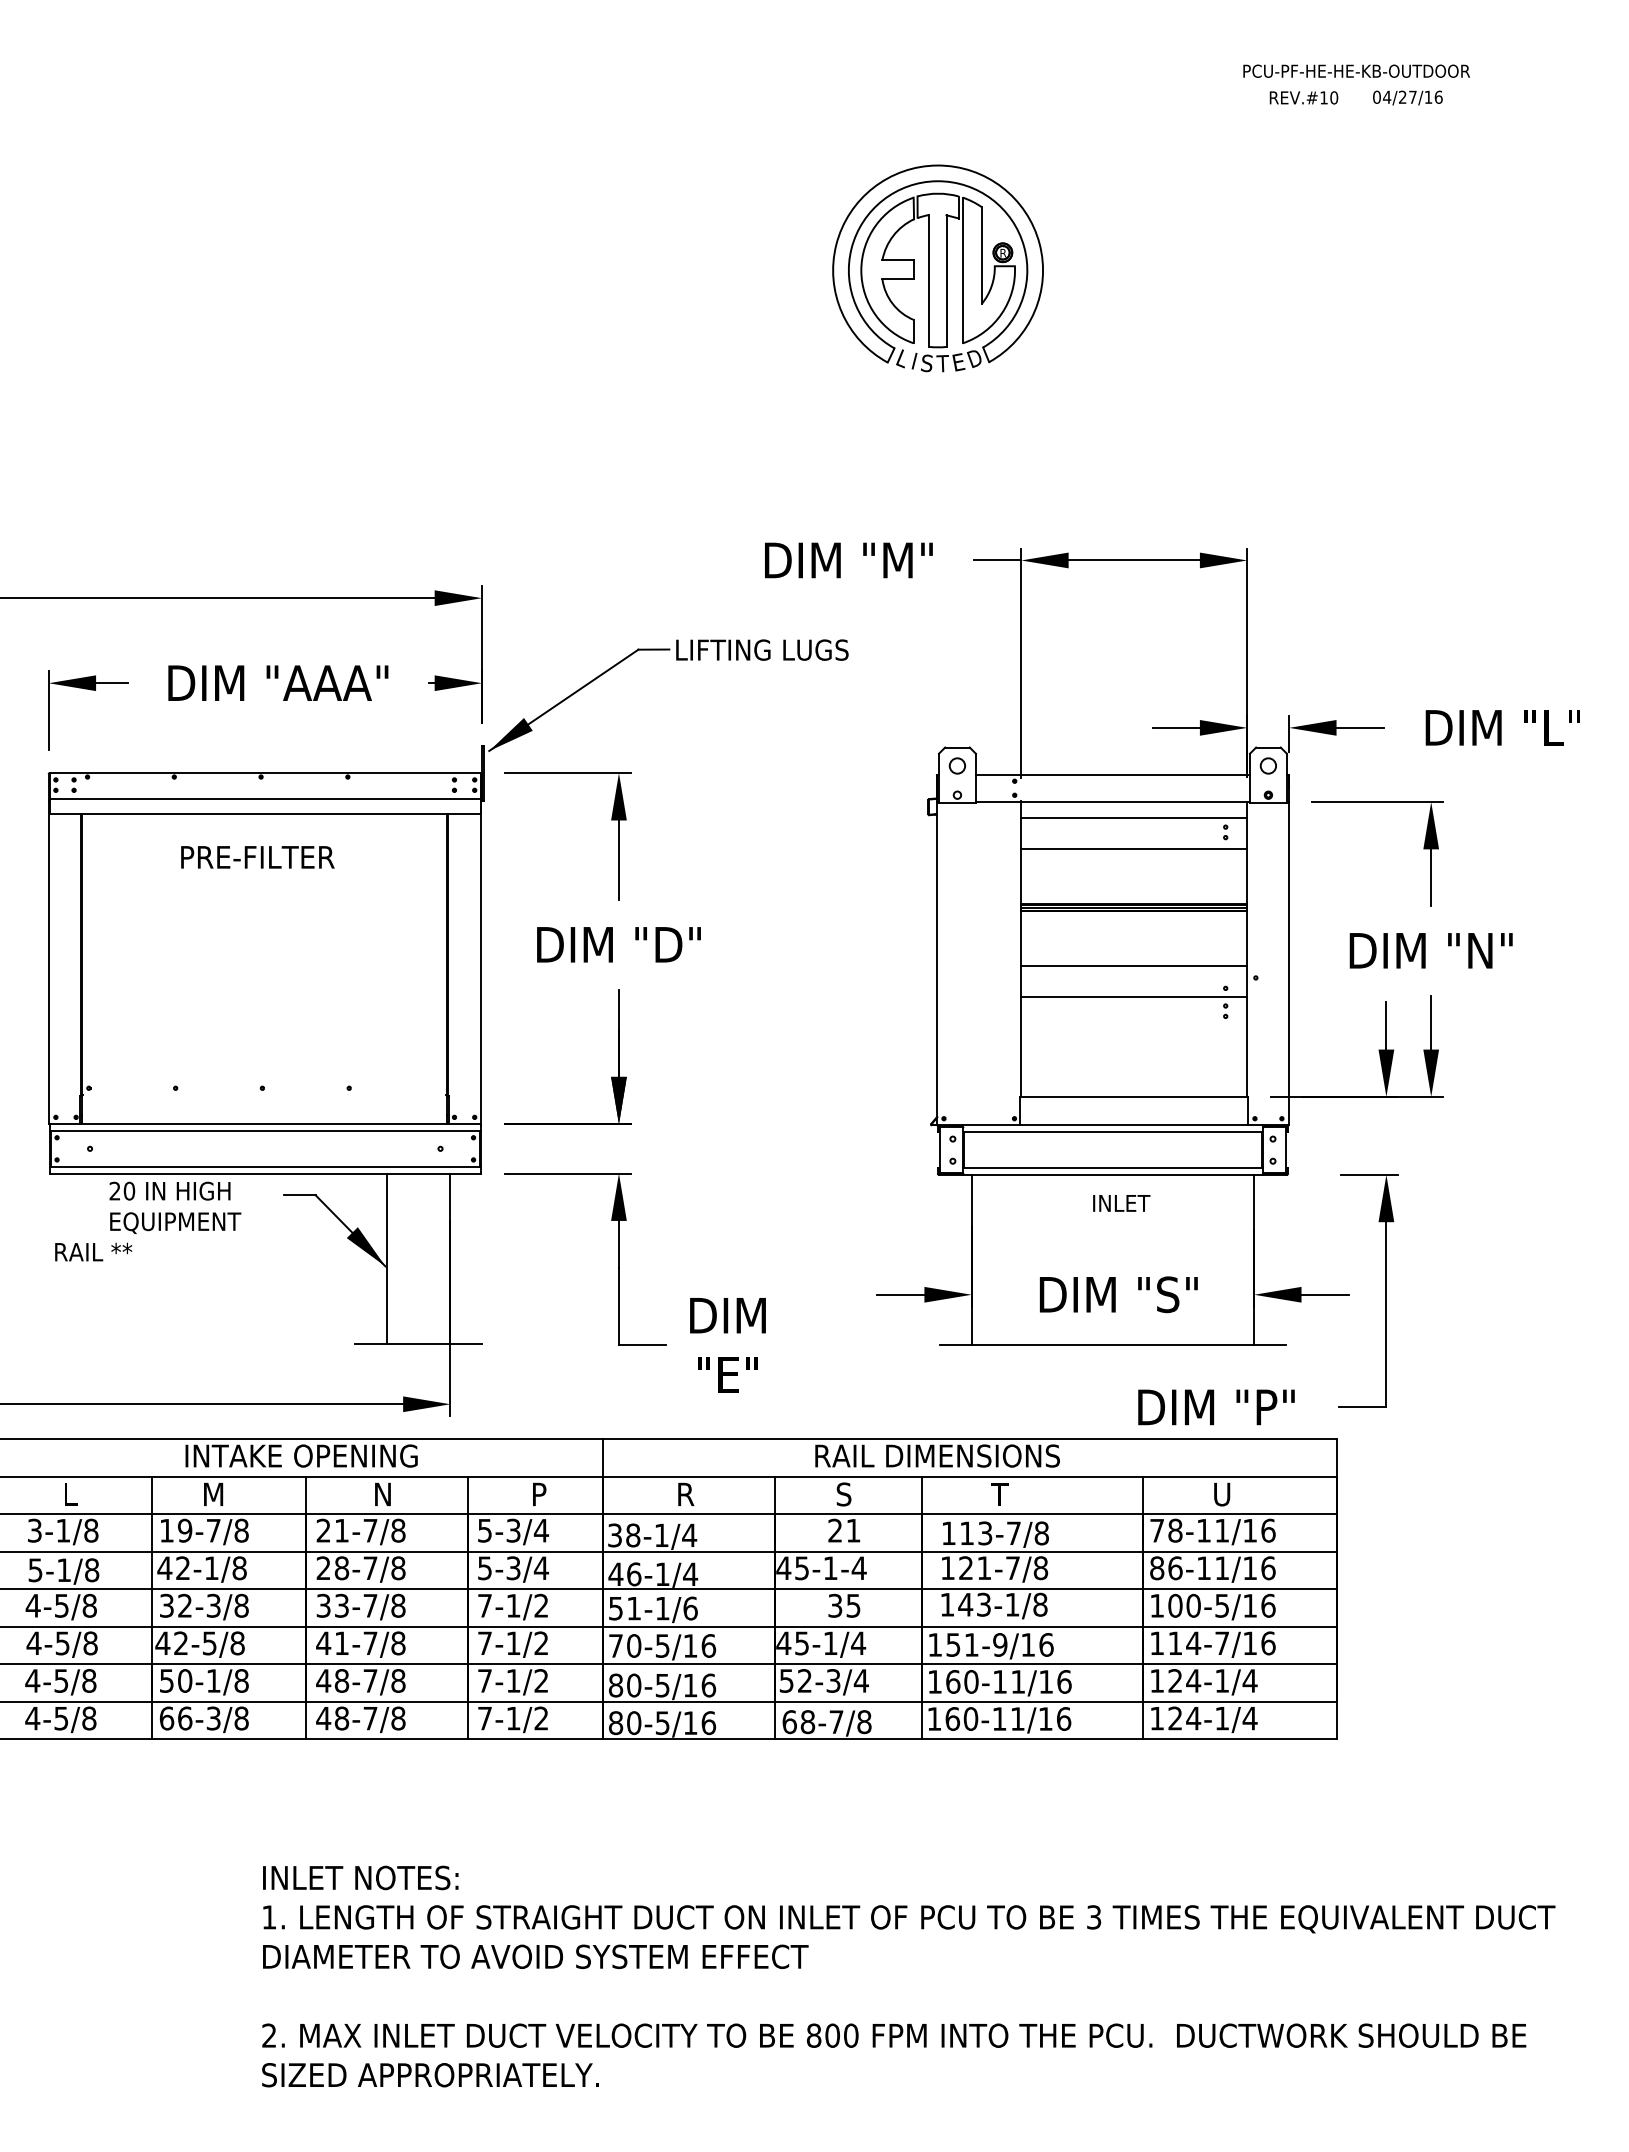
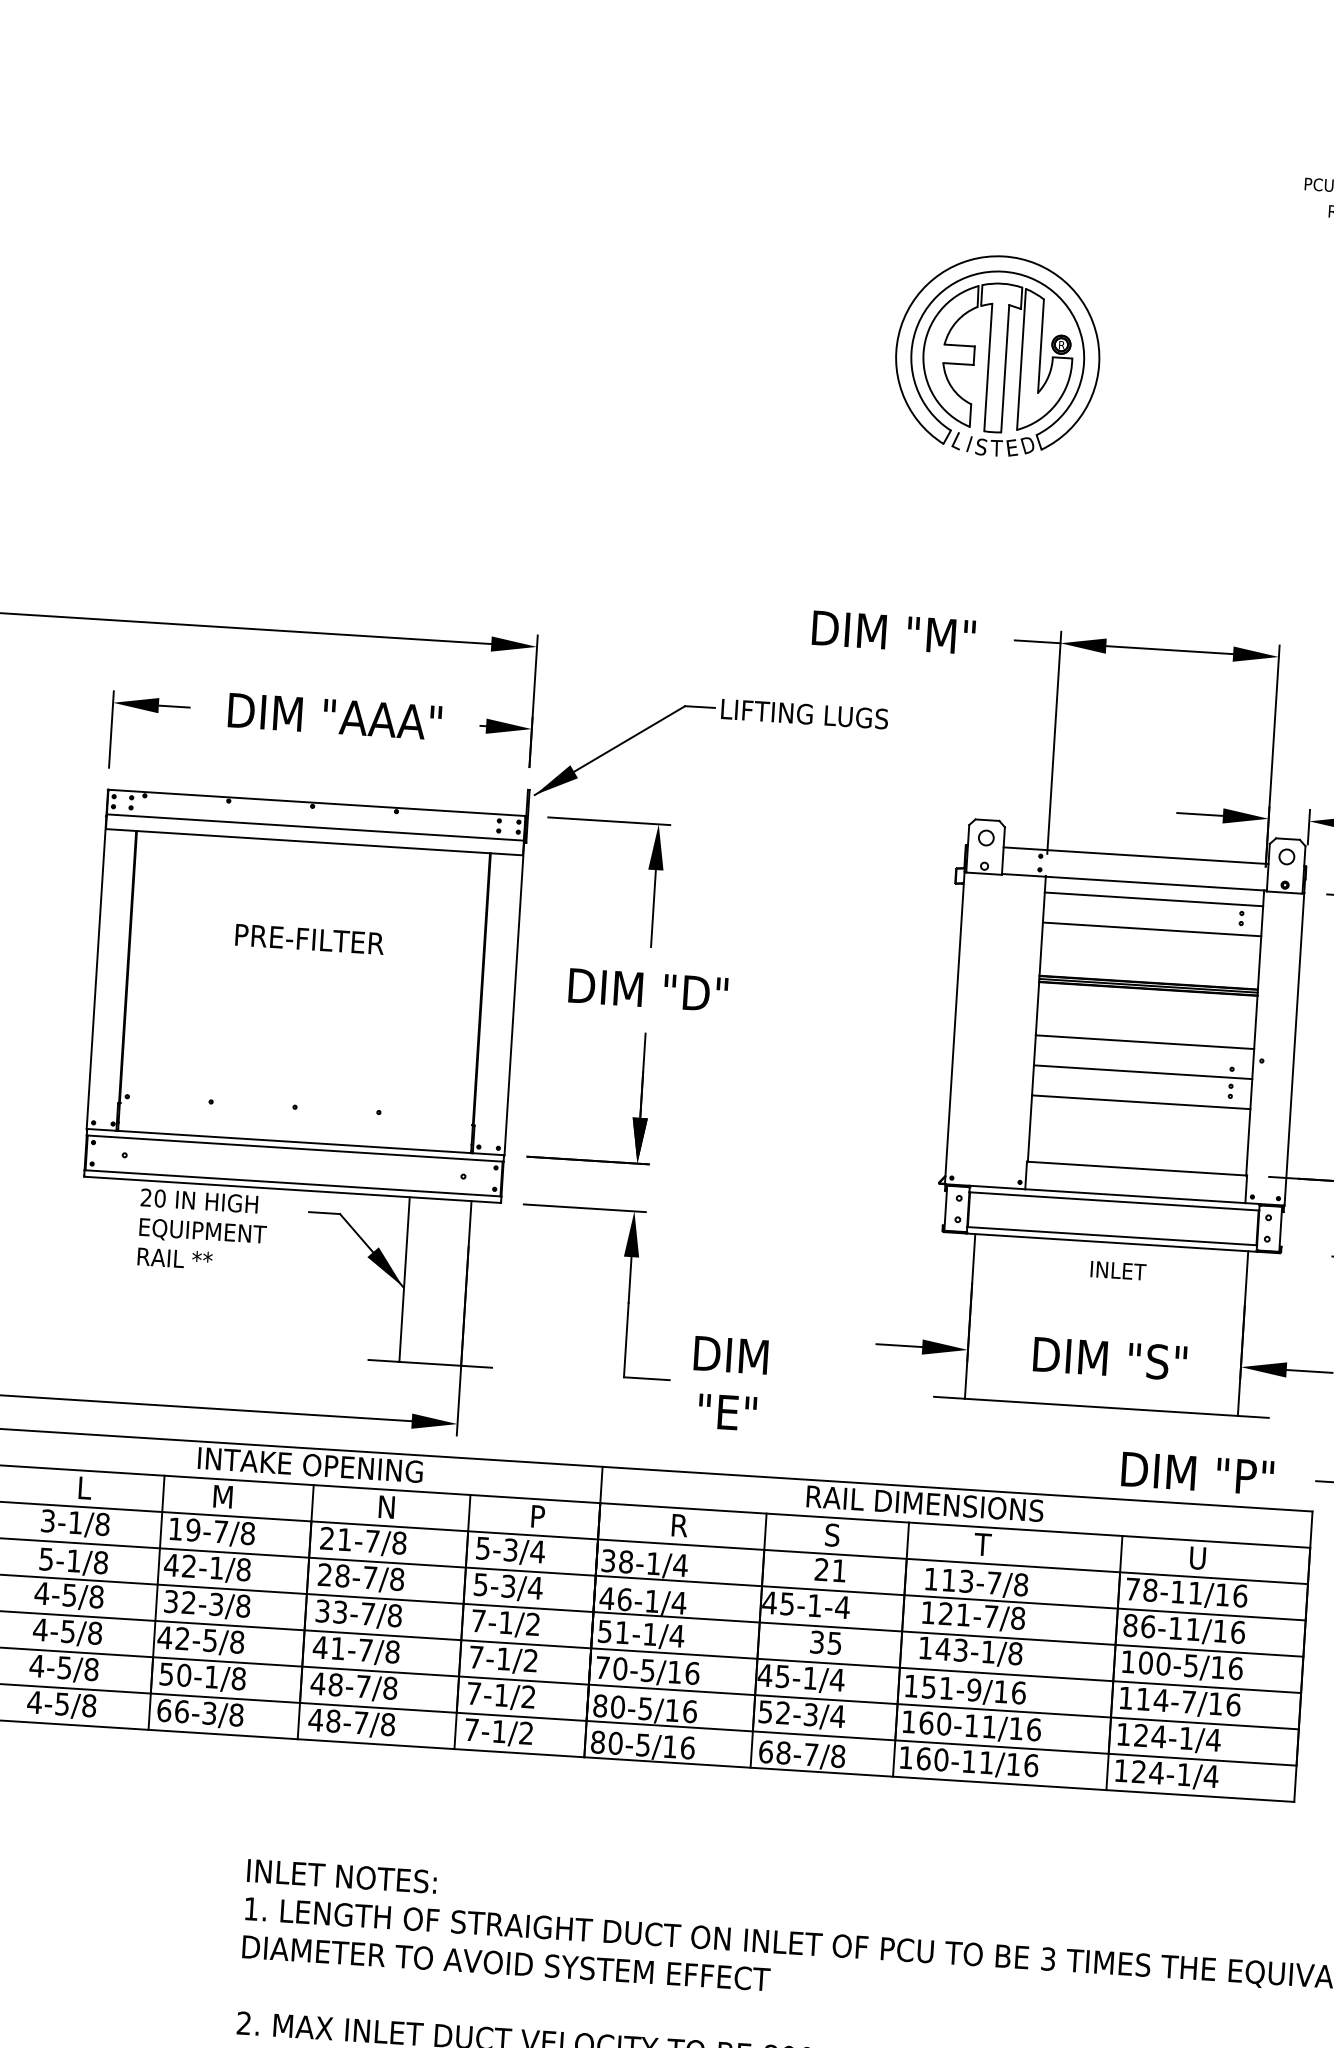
text: (257, 857) -> (309, 939), moved
line: (1134, 1028) -> (1141, 1102), added
text: (93, 1251) -> (174, 1258), moved
text: (690, 1608) -> (677, 1636), 51-1/6 -> 51-1/4

